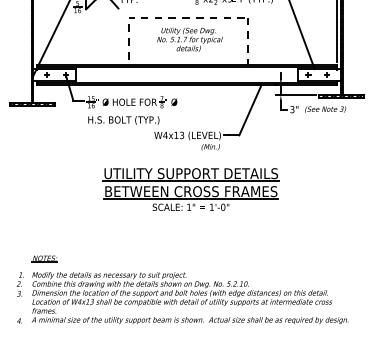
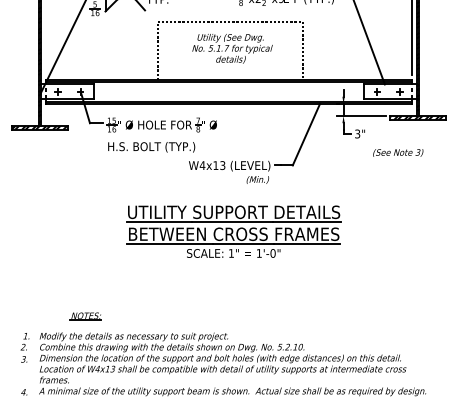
text: (325, 109) -> (398, 152), moved
part: (44, 258) -> (85, 316), moved

